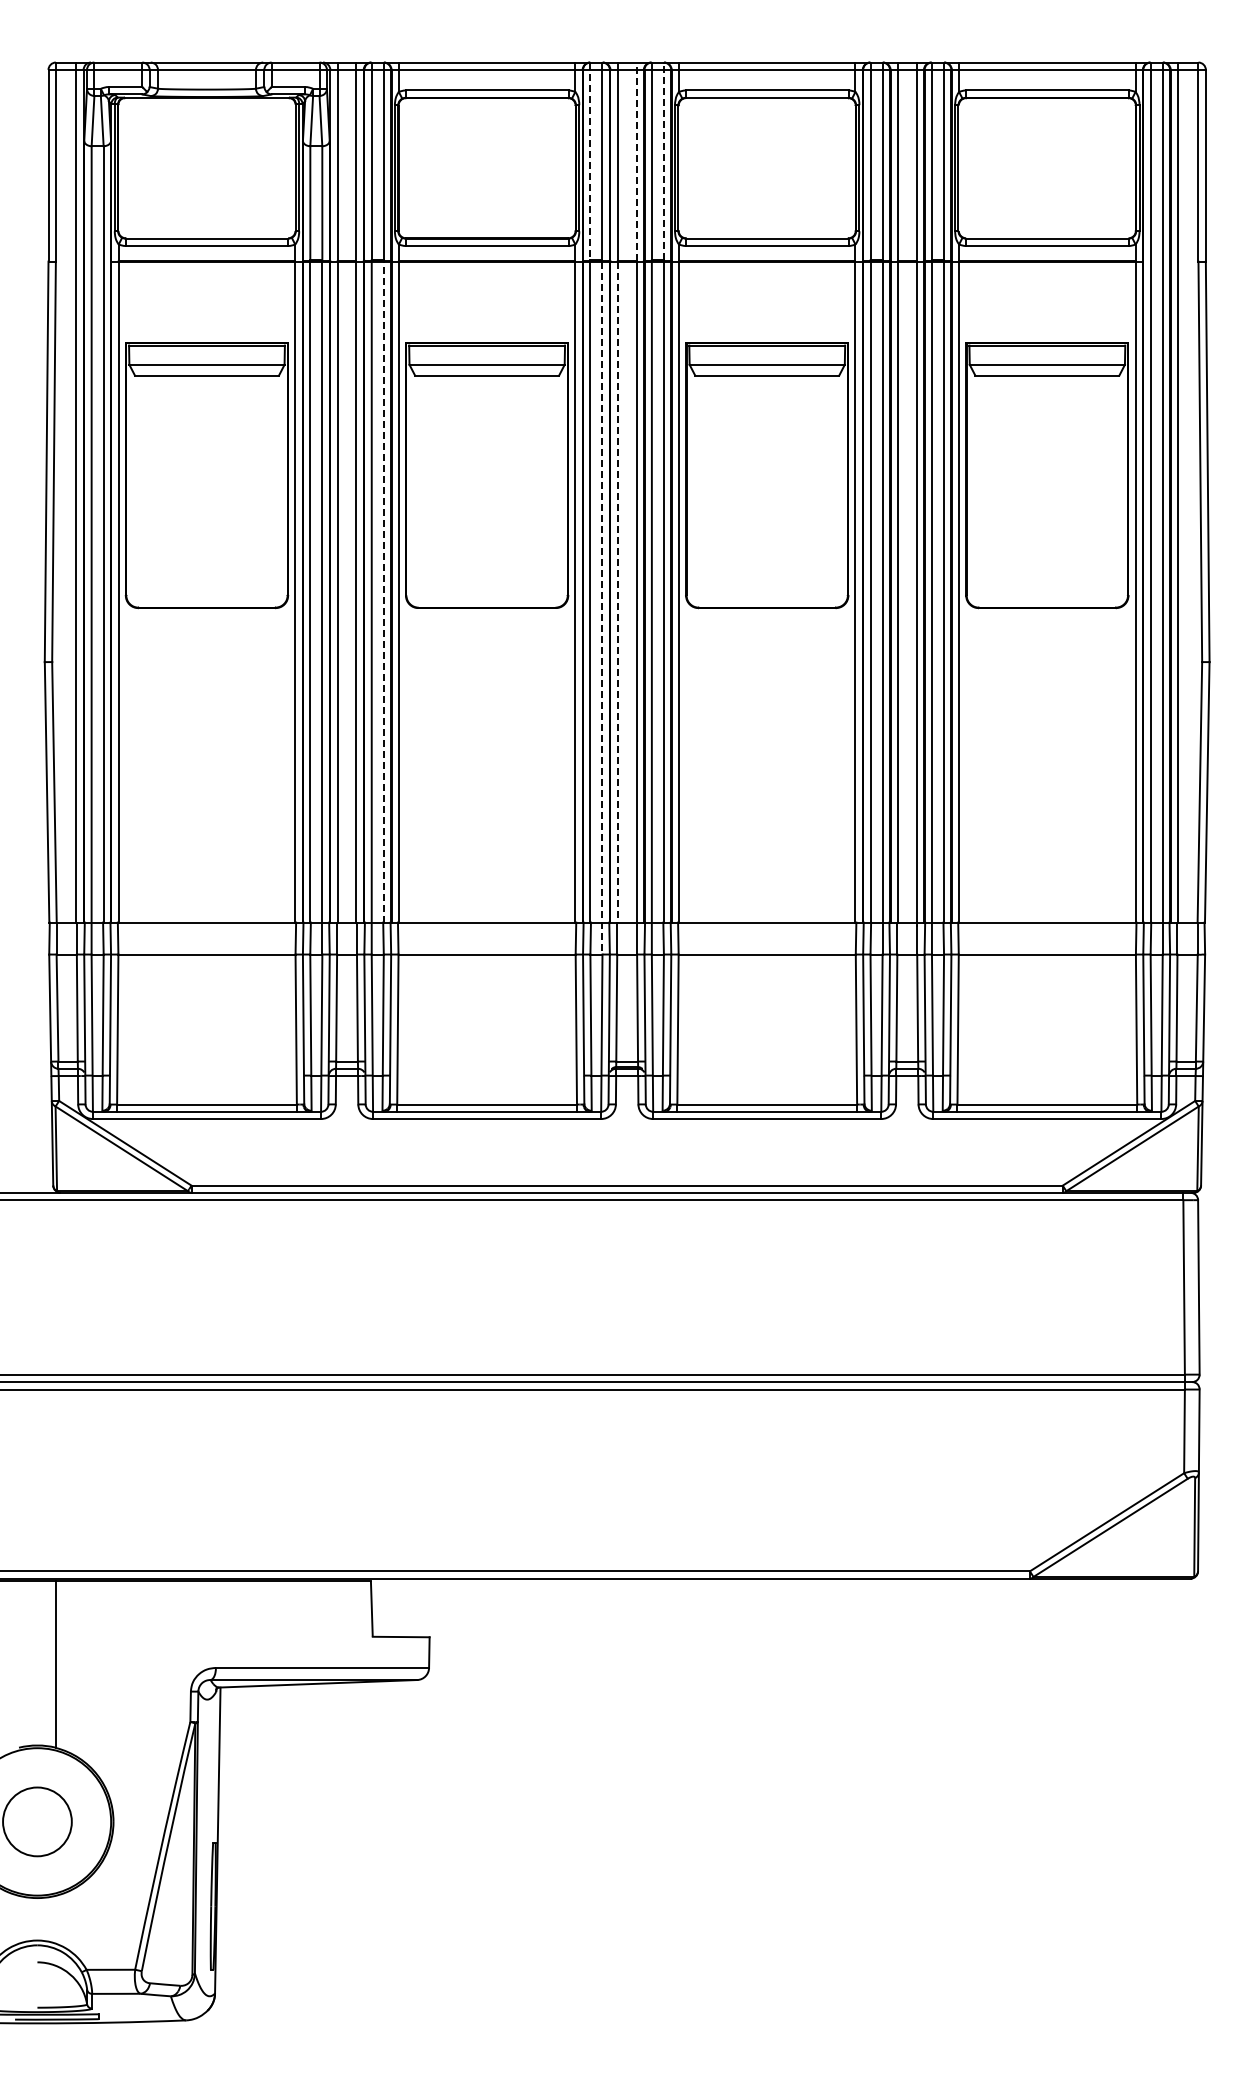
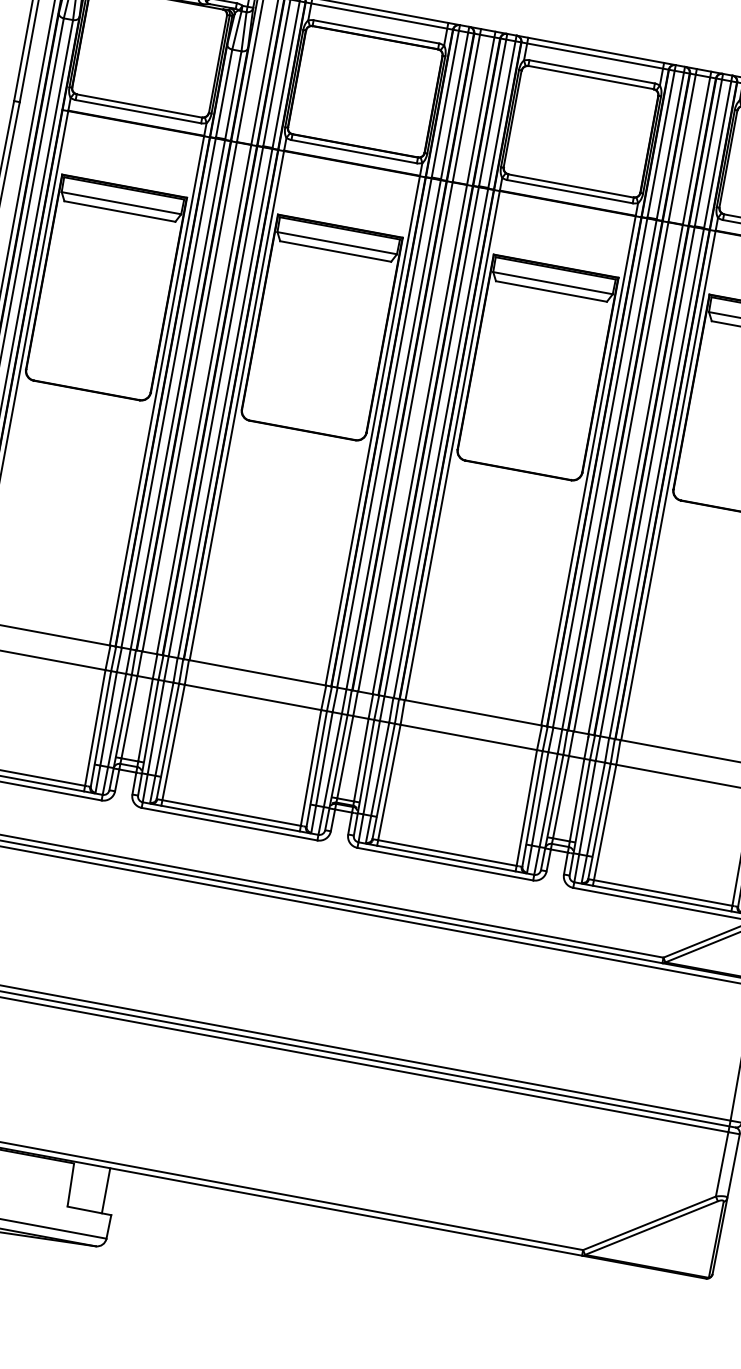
line: (590, 161) -> (445, 101), dashed -> solid
line: (636, 161) -> (481, 107), dashed -> solid
line: (663, 161) -> (502, 111), dashed -> solid
line: (383, 591) -> (225, 403), dashed -> solid
line: (617, 592) -> (405, 437), dashed -> solid
line: (602, 608) -> (391, 447), dashed -> solid
line: (417, 1607) -> (106, 1190), added

